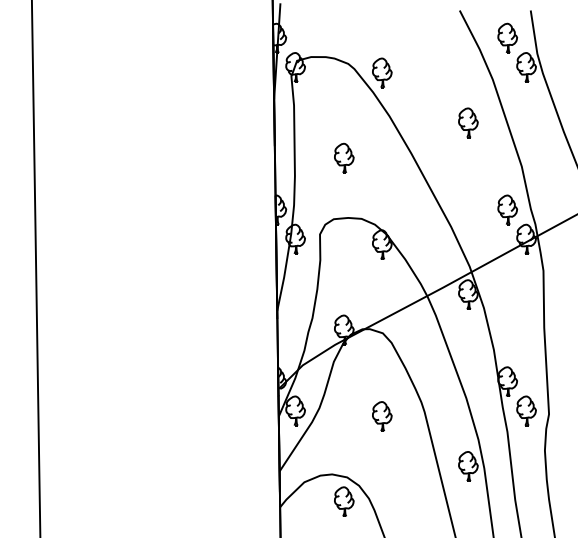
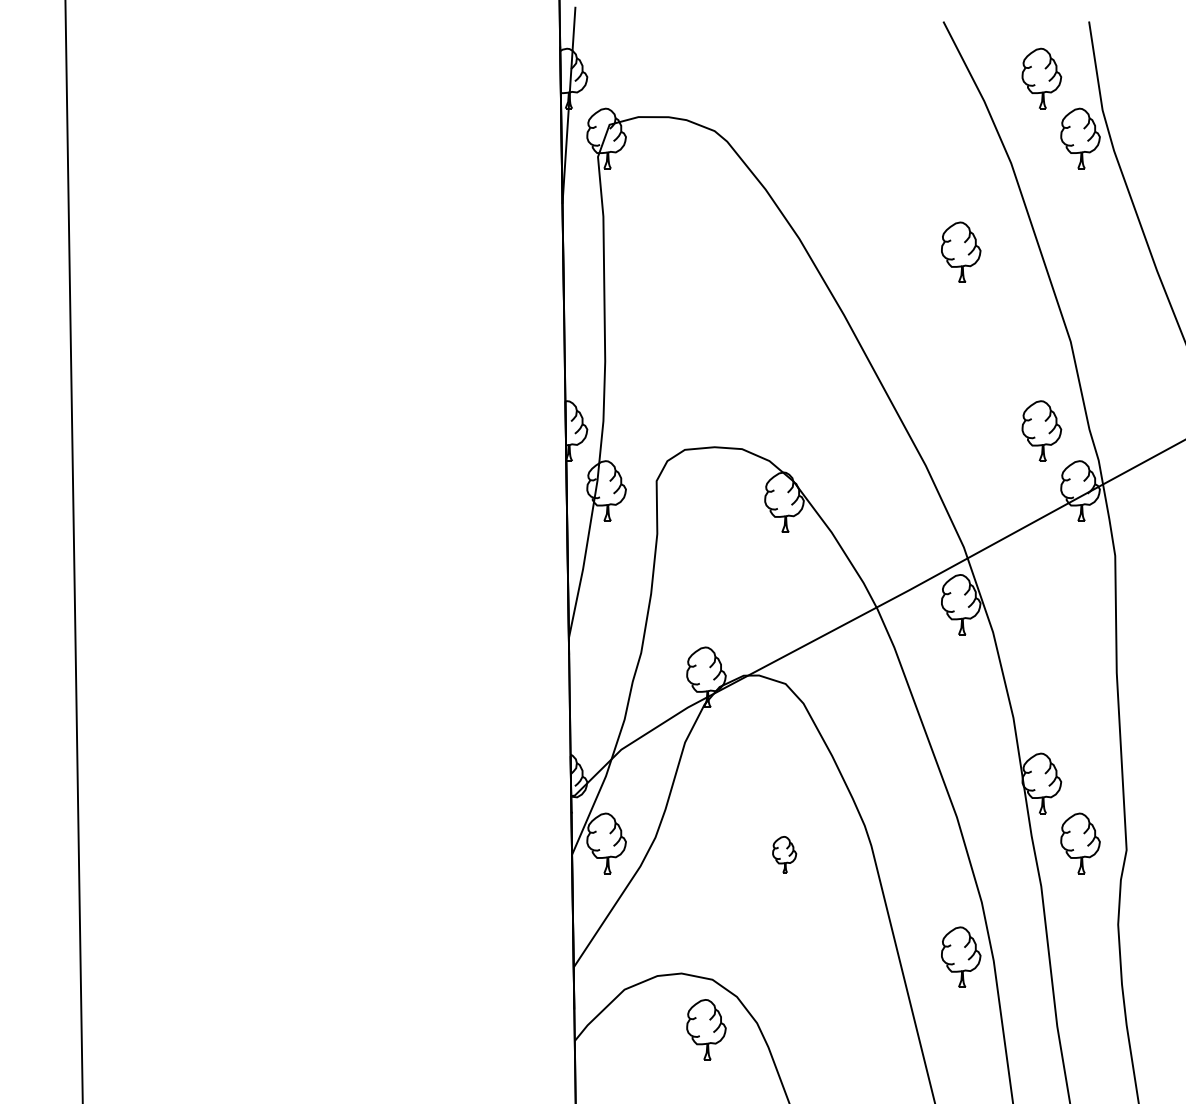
part: (382, 72) -> (784, 148), removed
part: (344, 157) -> (706, 323), removed
part: (382, 416) -> (784, 854), size x0.6

